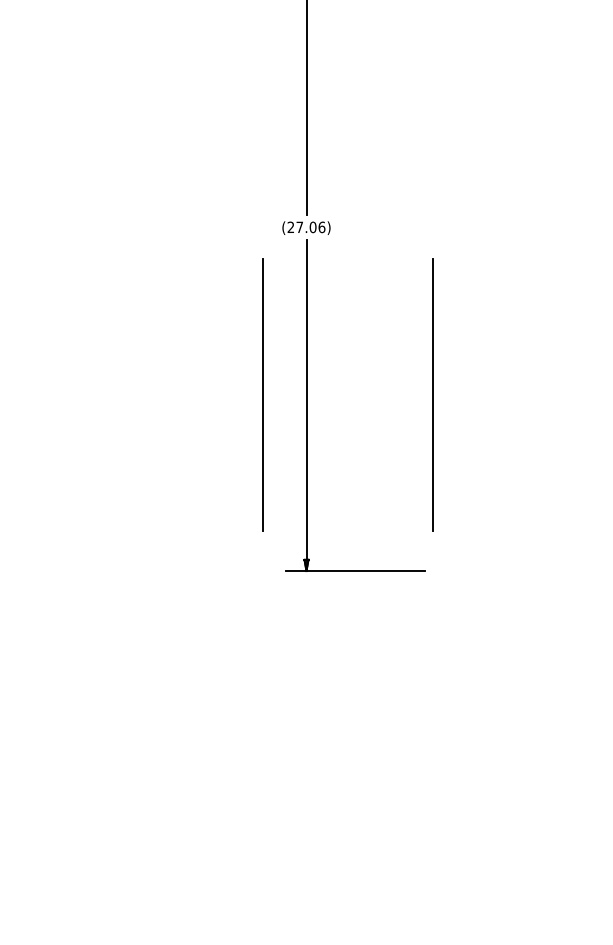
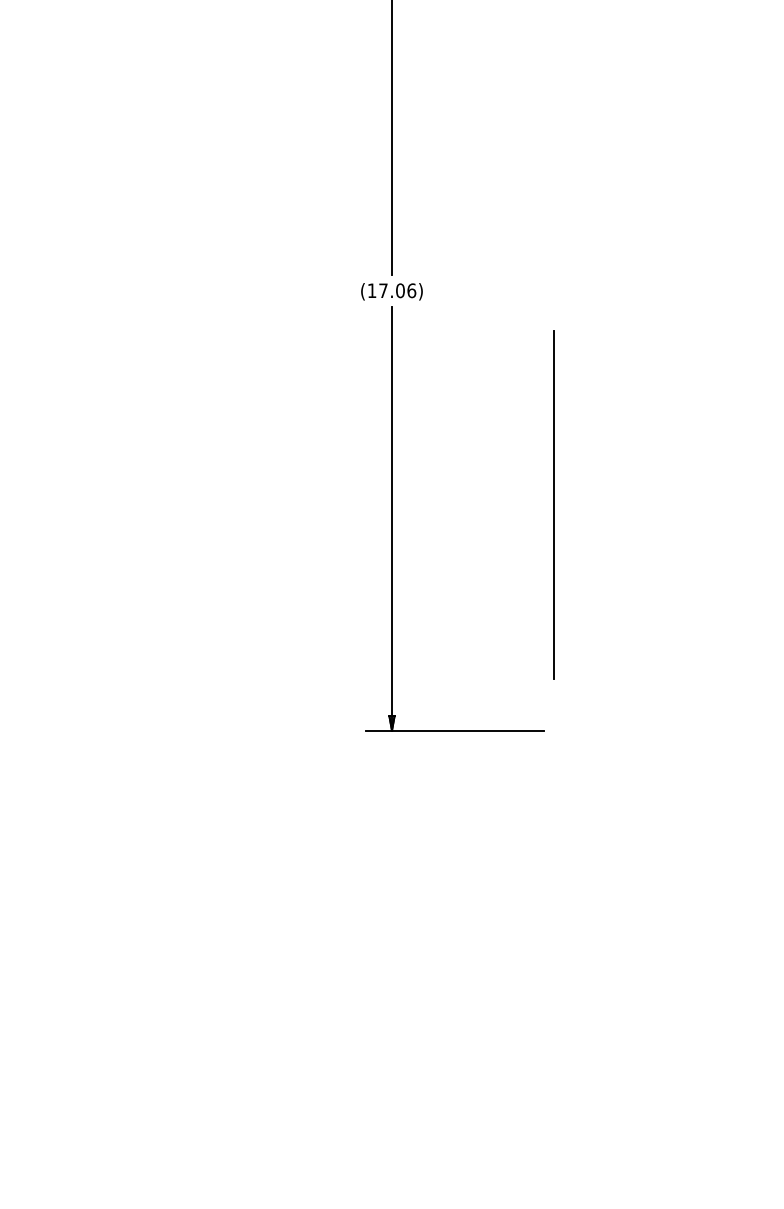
text: (290, 227) -> (371, 290), (27.06) -> (17.06)
line: (262, 394) -> (335, 504), removed

